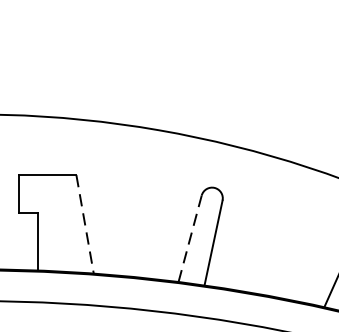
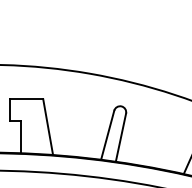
line: (85, 225) -> (48, 127), dashed -> solid
line: (189, 237) -> (107, 134), dashed -> solid

